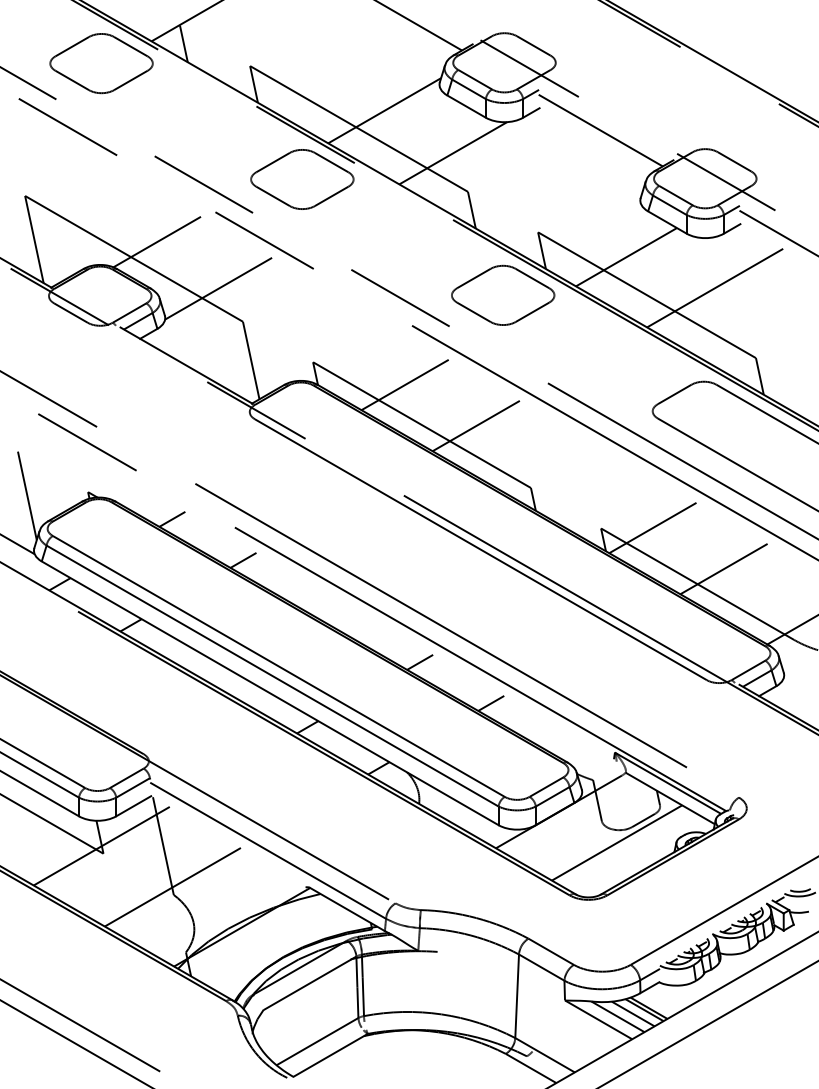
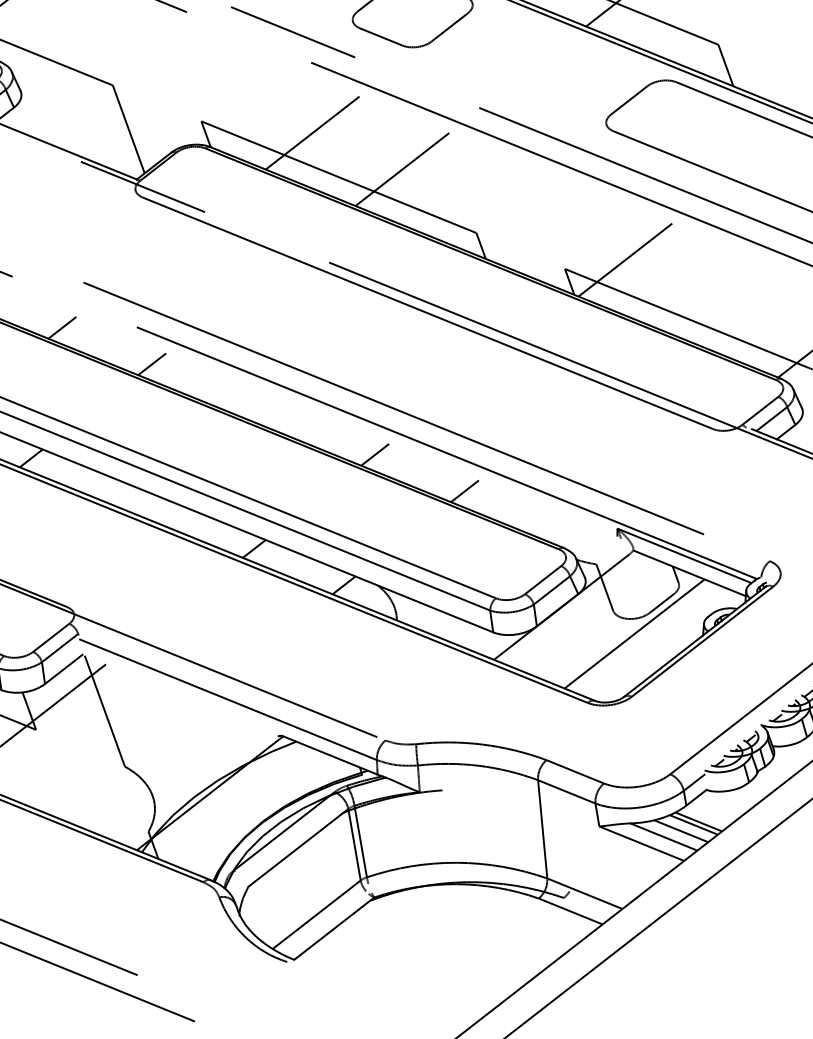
line: (218, 288) -> (78, 50), removed
line: (723, 568) -> (714, 295), removed
line: (172, 886) -> (122, 756), removed

